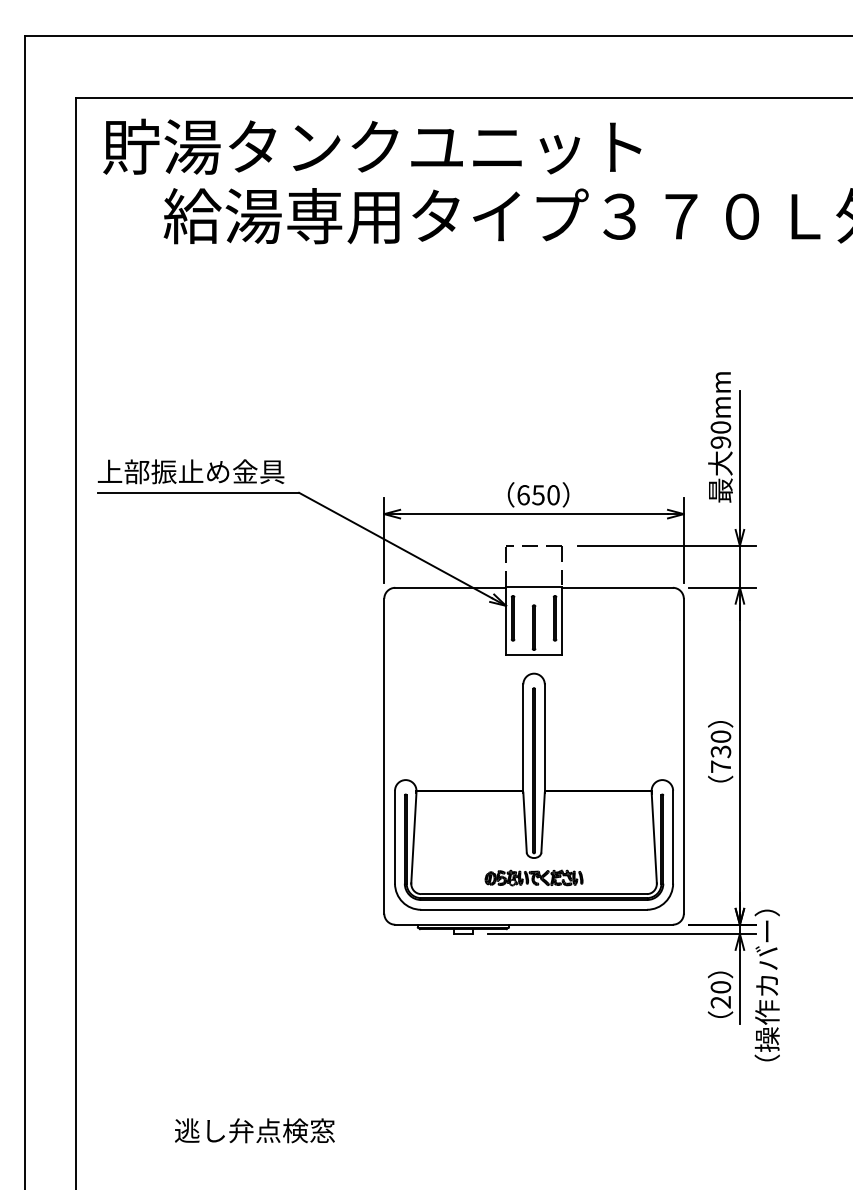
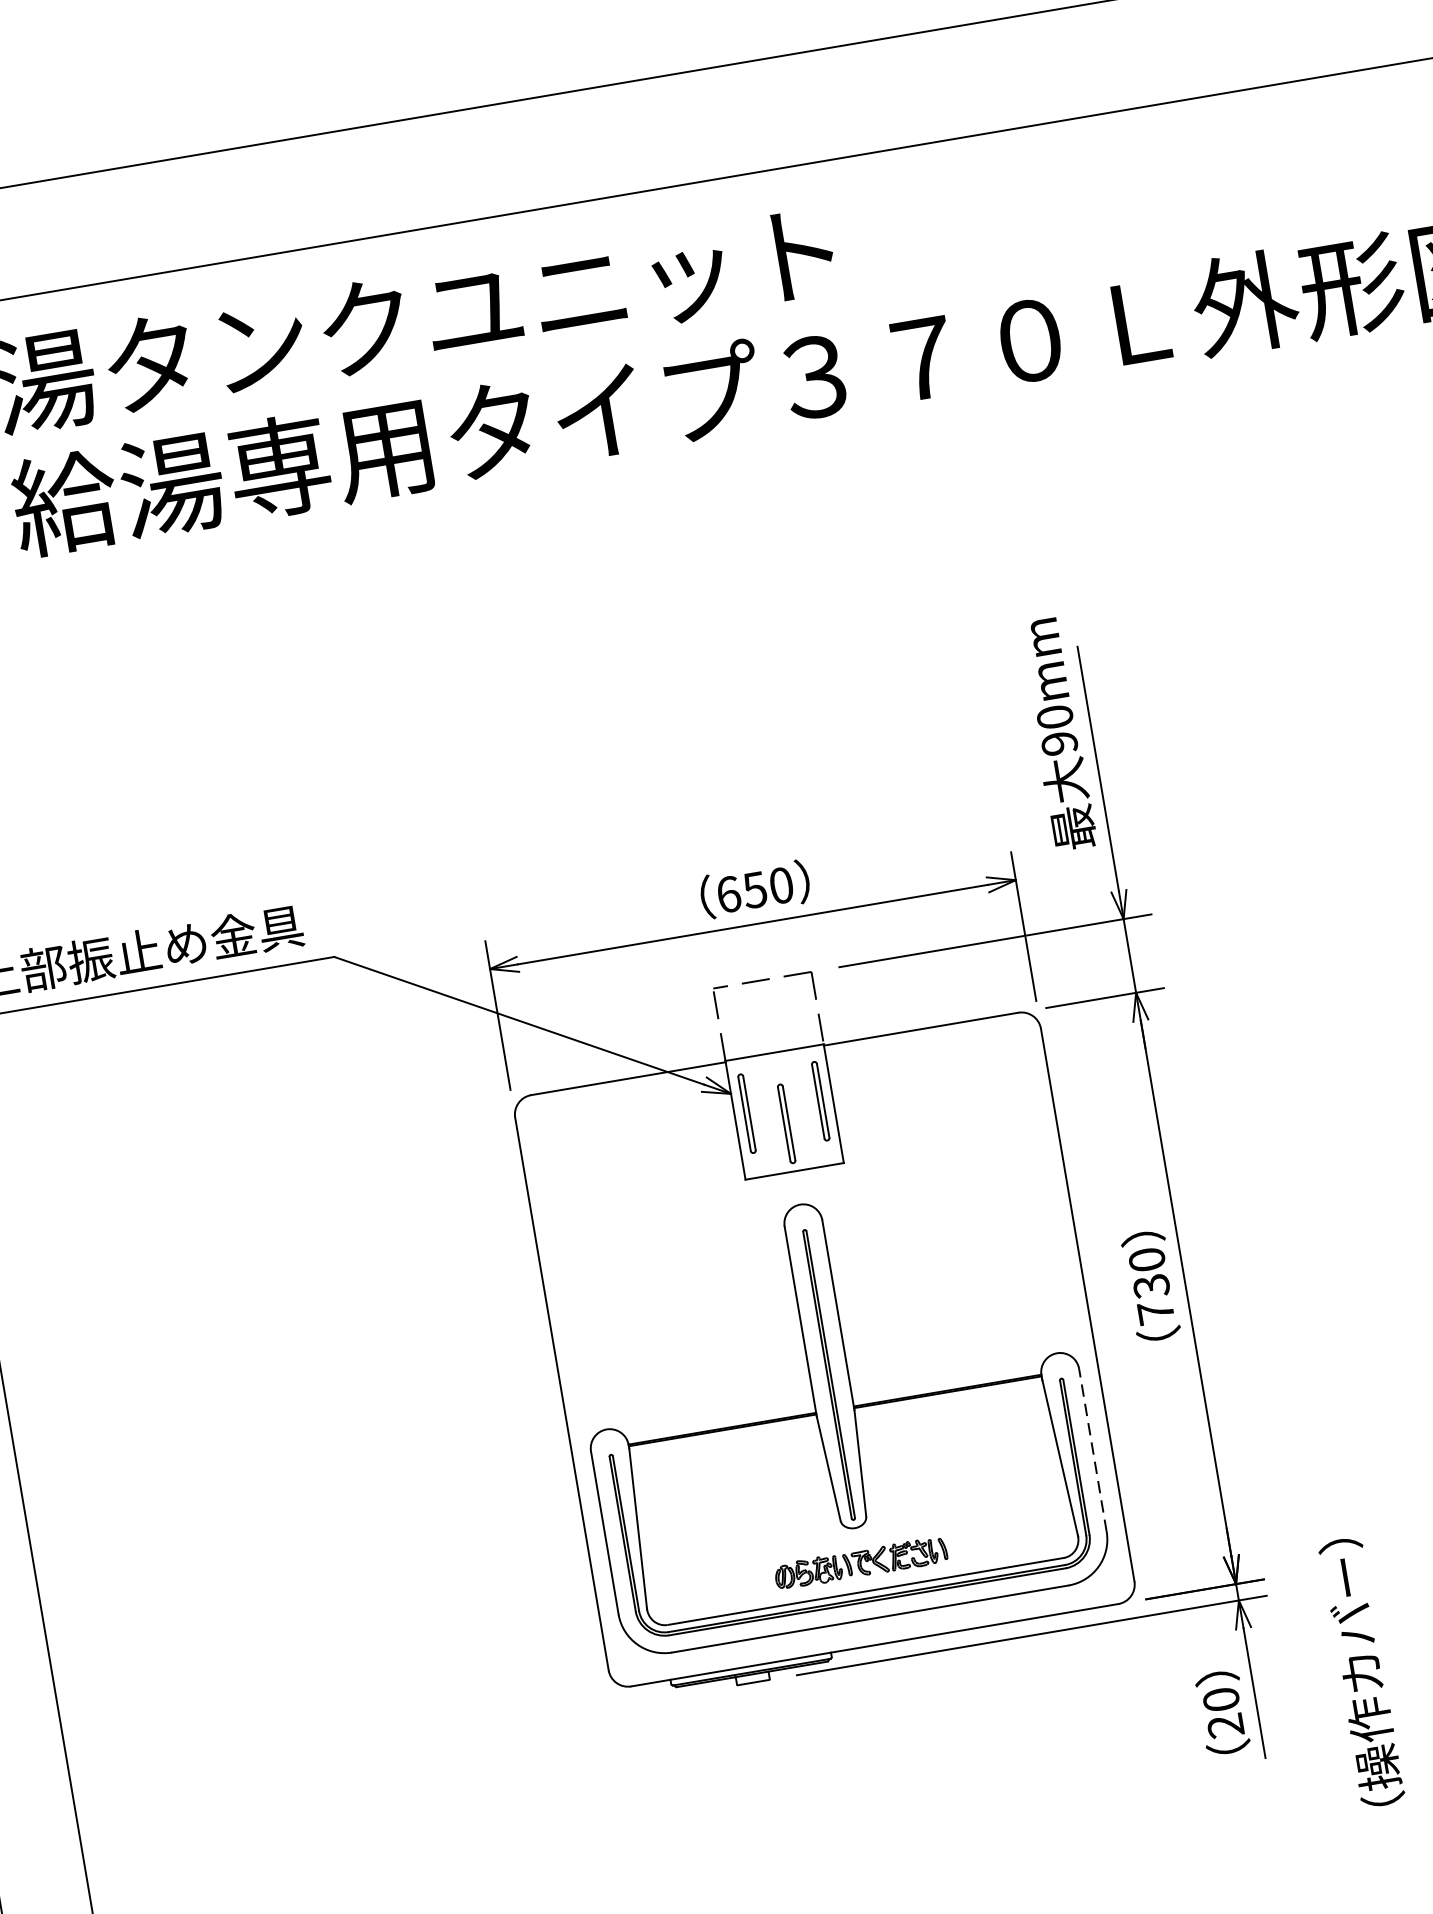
line: (673, 836) -> (1093, 1448), solid -> dashed
text: (766, 985) -> (1360, 1672), moved

